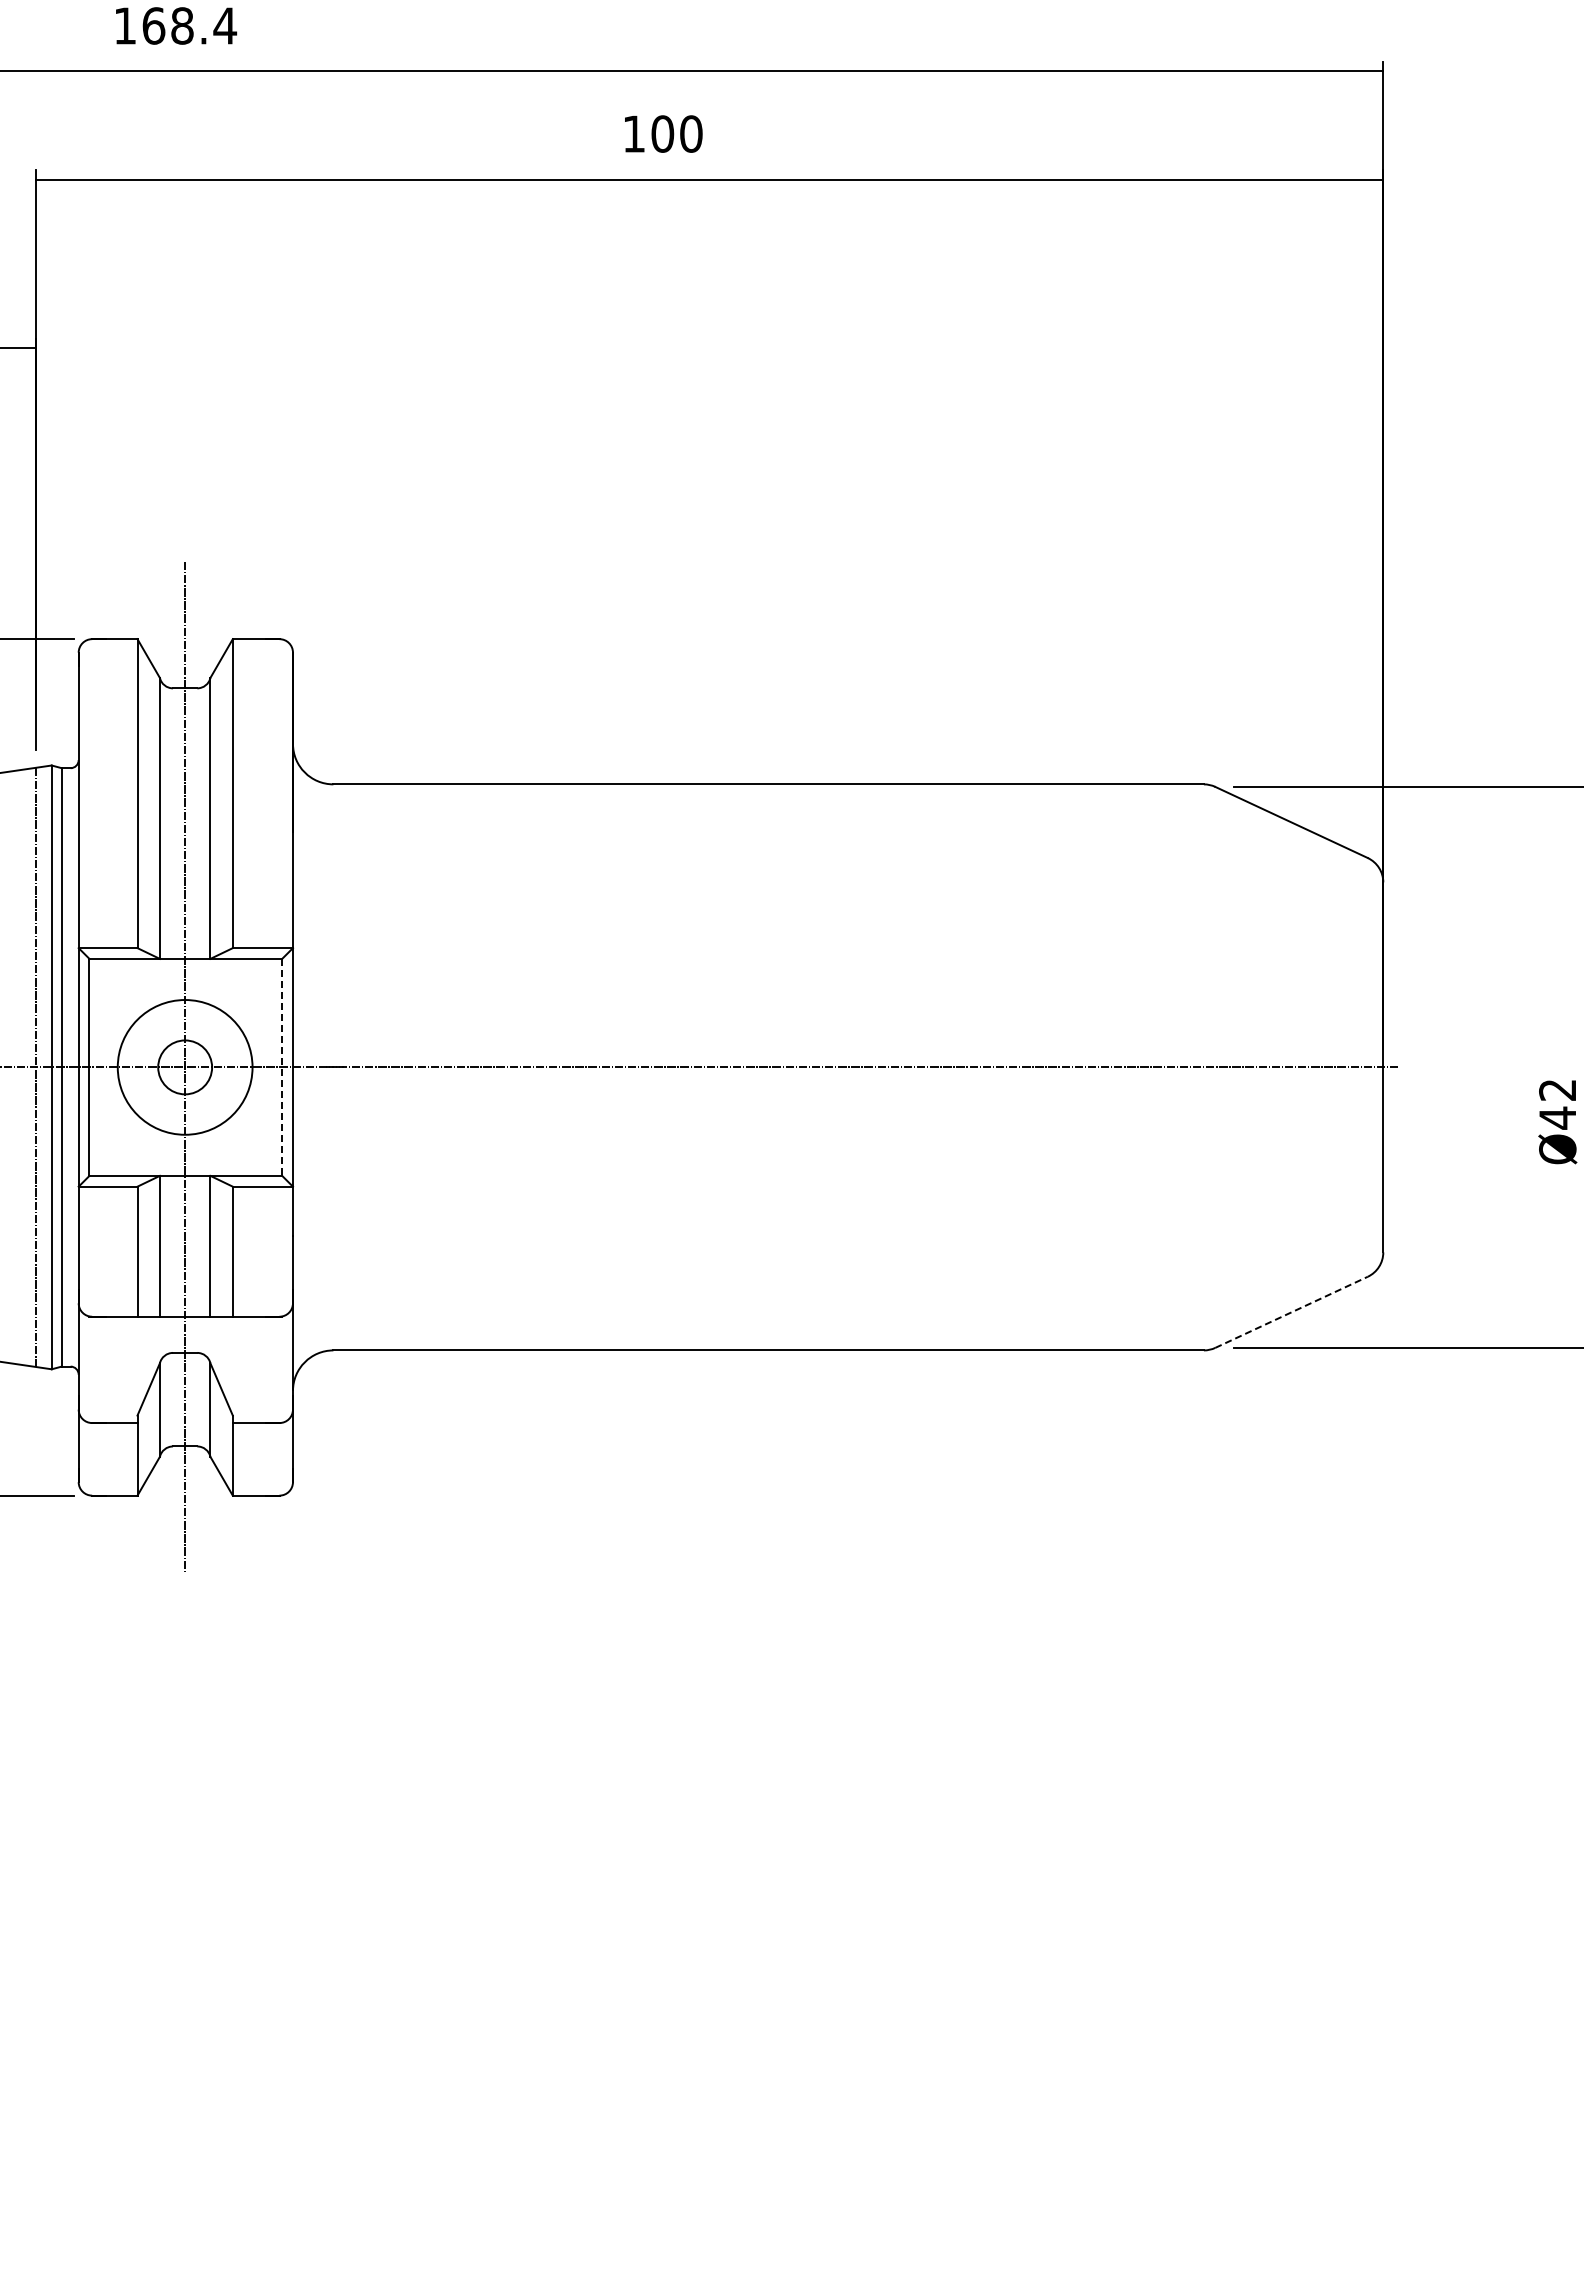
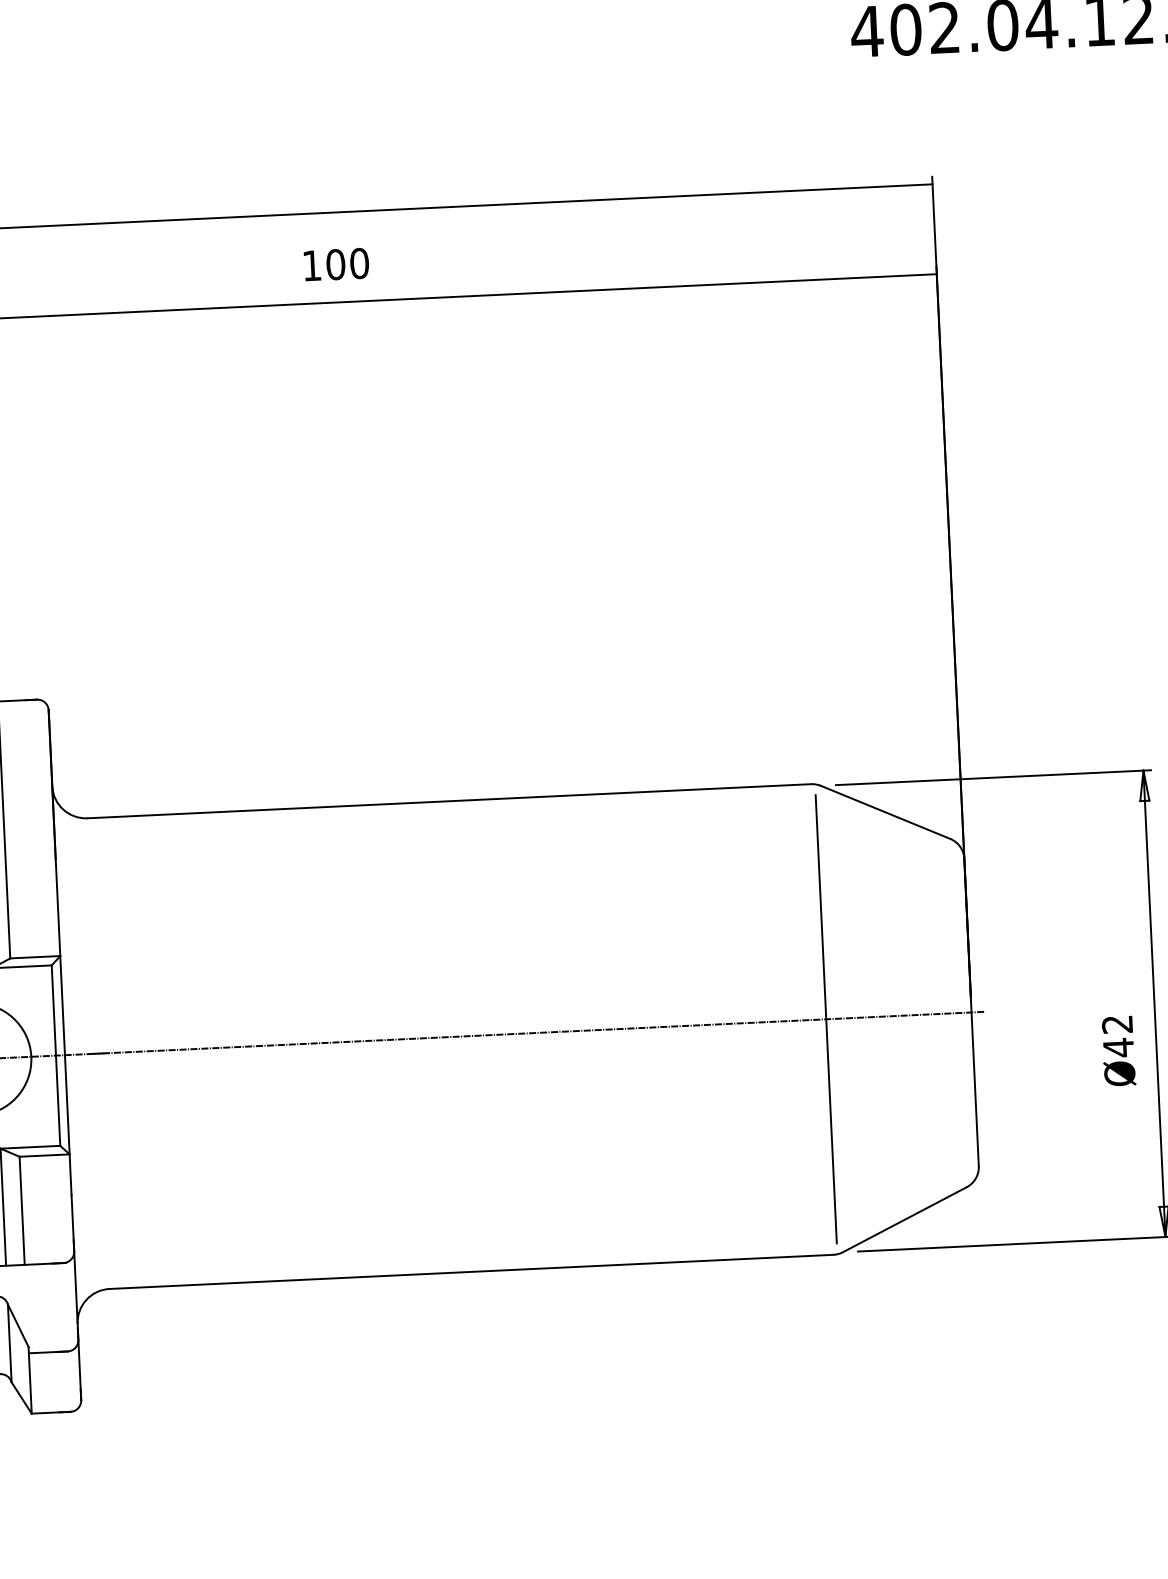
line: (1208, 1066) -> (826, 1018), added
line: (282, 1067) -> (56, 1055), dashed -> solid
line: (1291, 1312) -> (904, 1219), dashed -> solid

